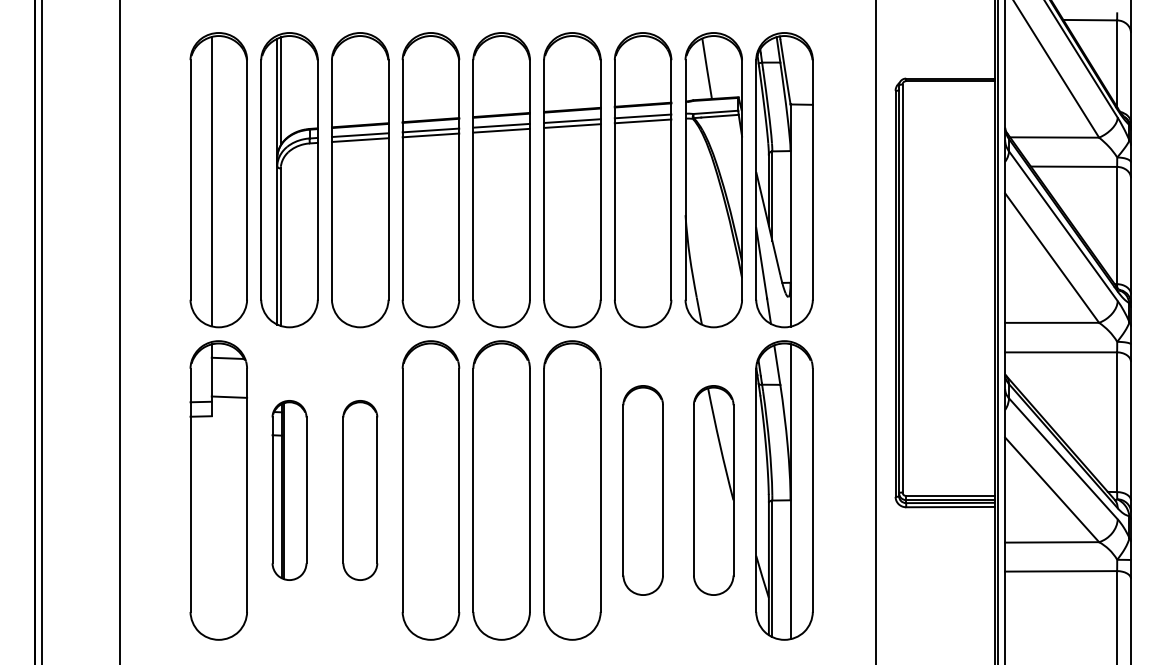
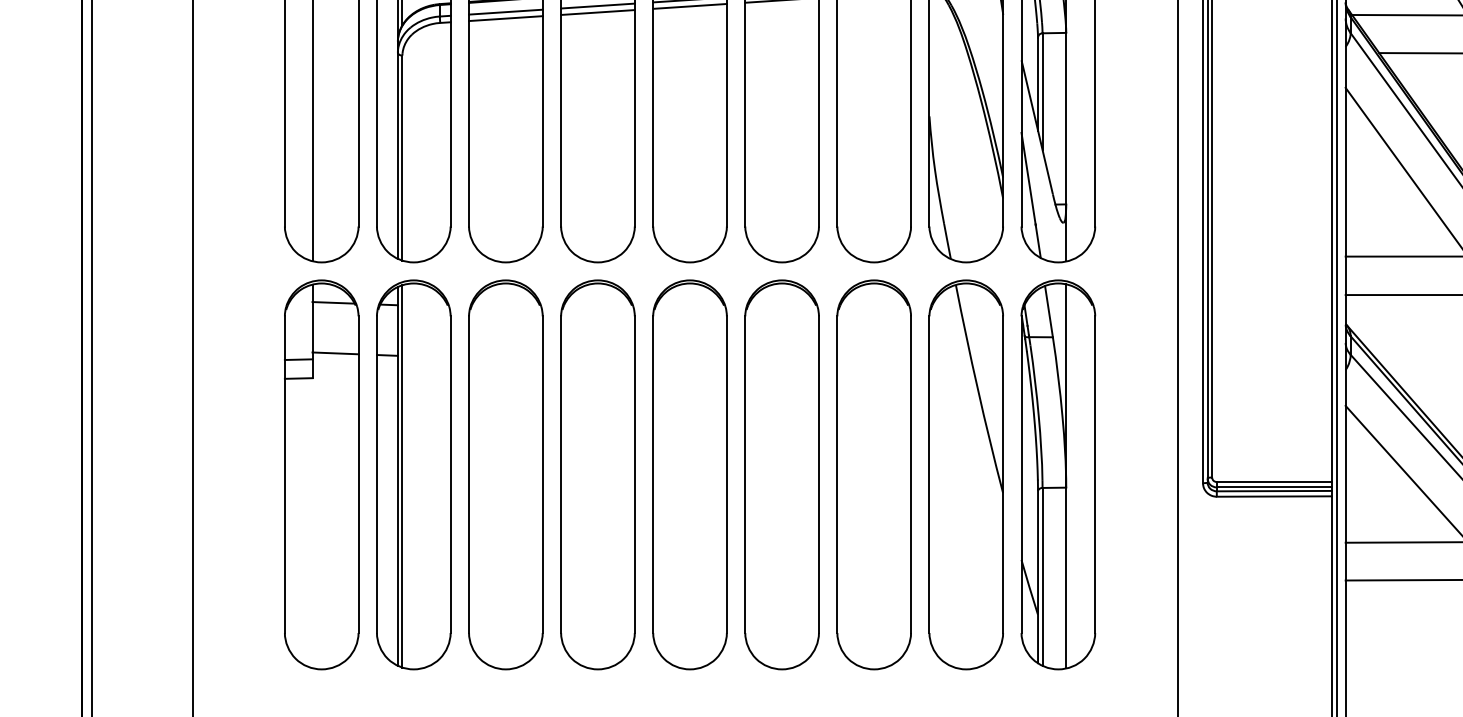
part: (289, 490) -> (413, 474), size x1.67
part: (360, 490) -> (506, 474), size x1.67
part: (643, 490) -> (874, 474), size x1.43
part: (713, 490) -> (965, 474), size x1.43

